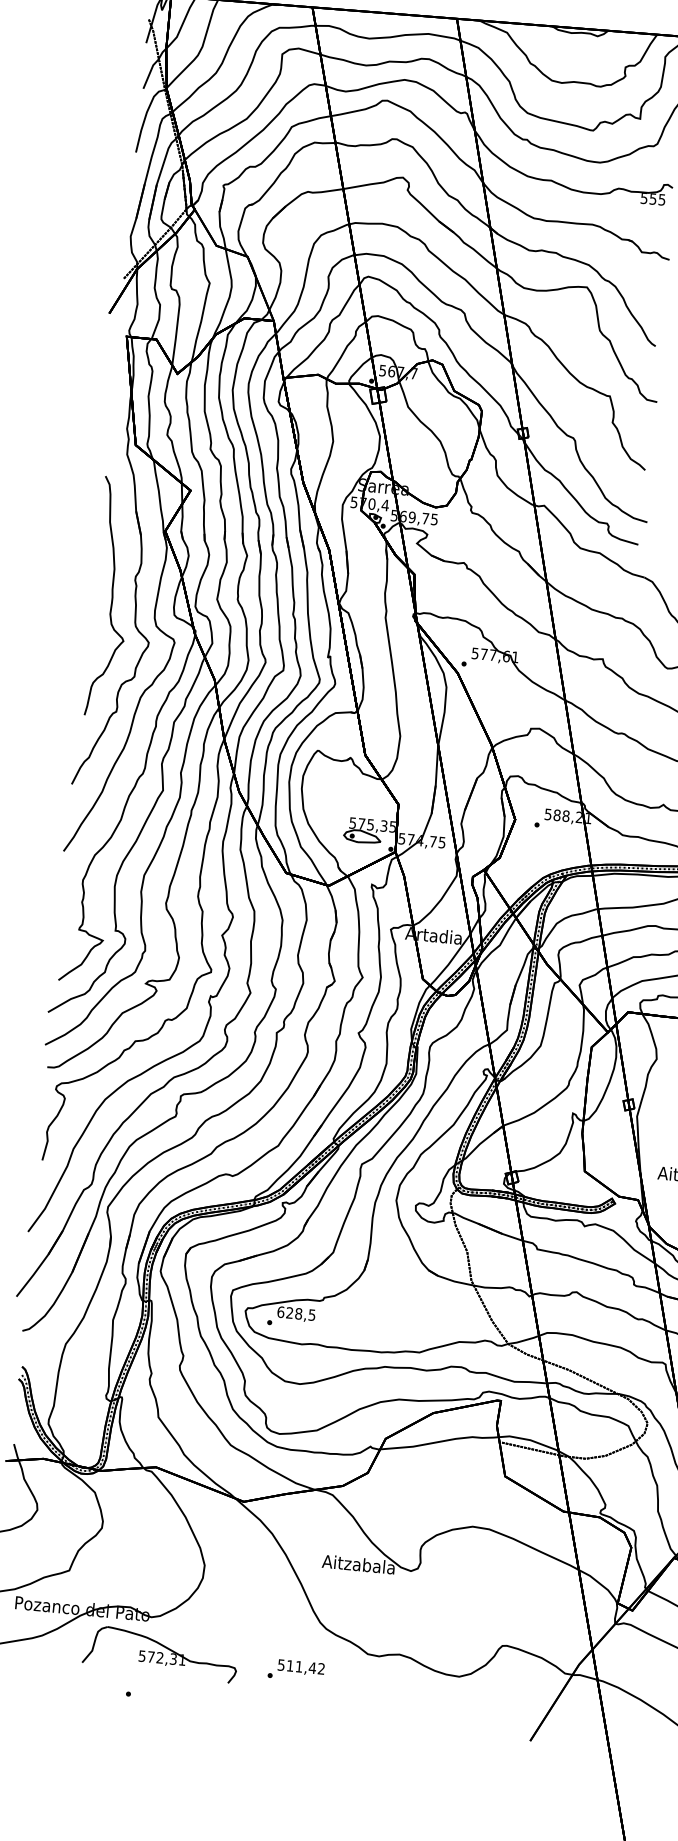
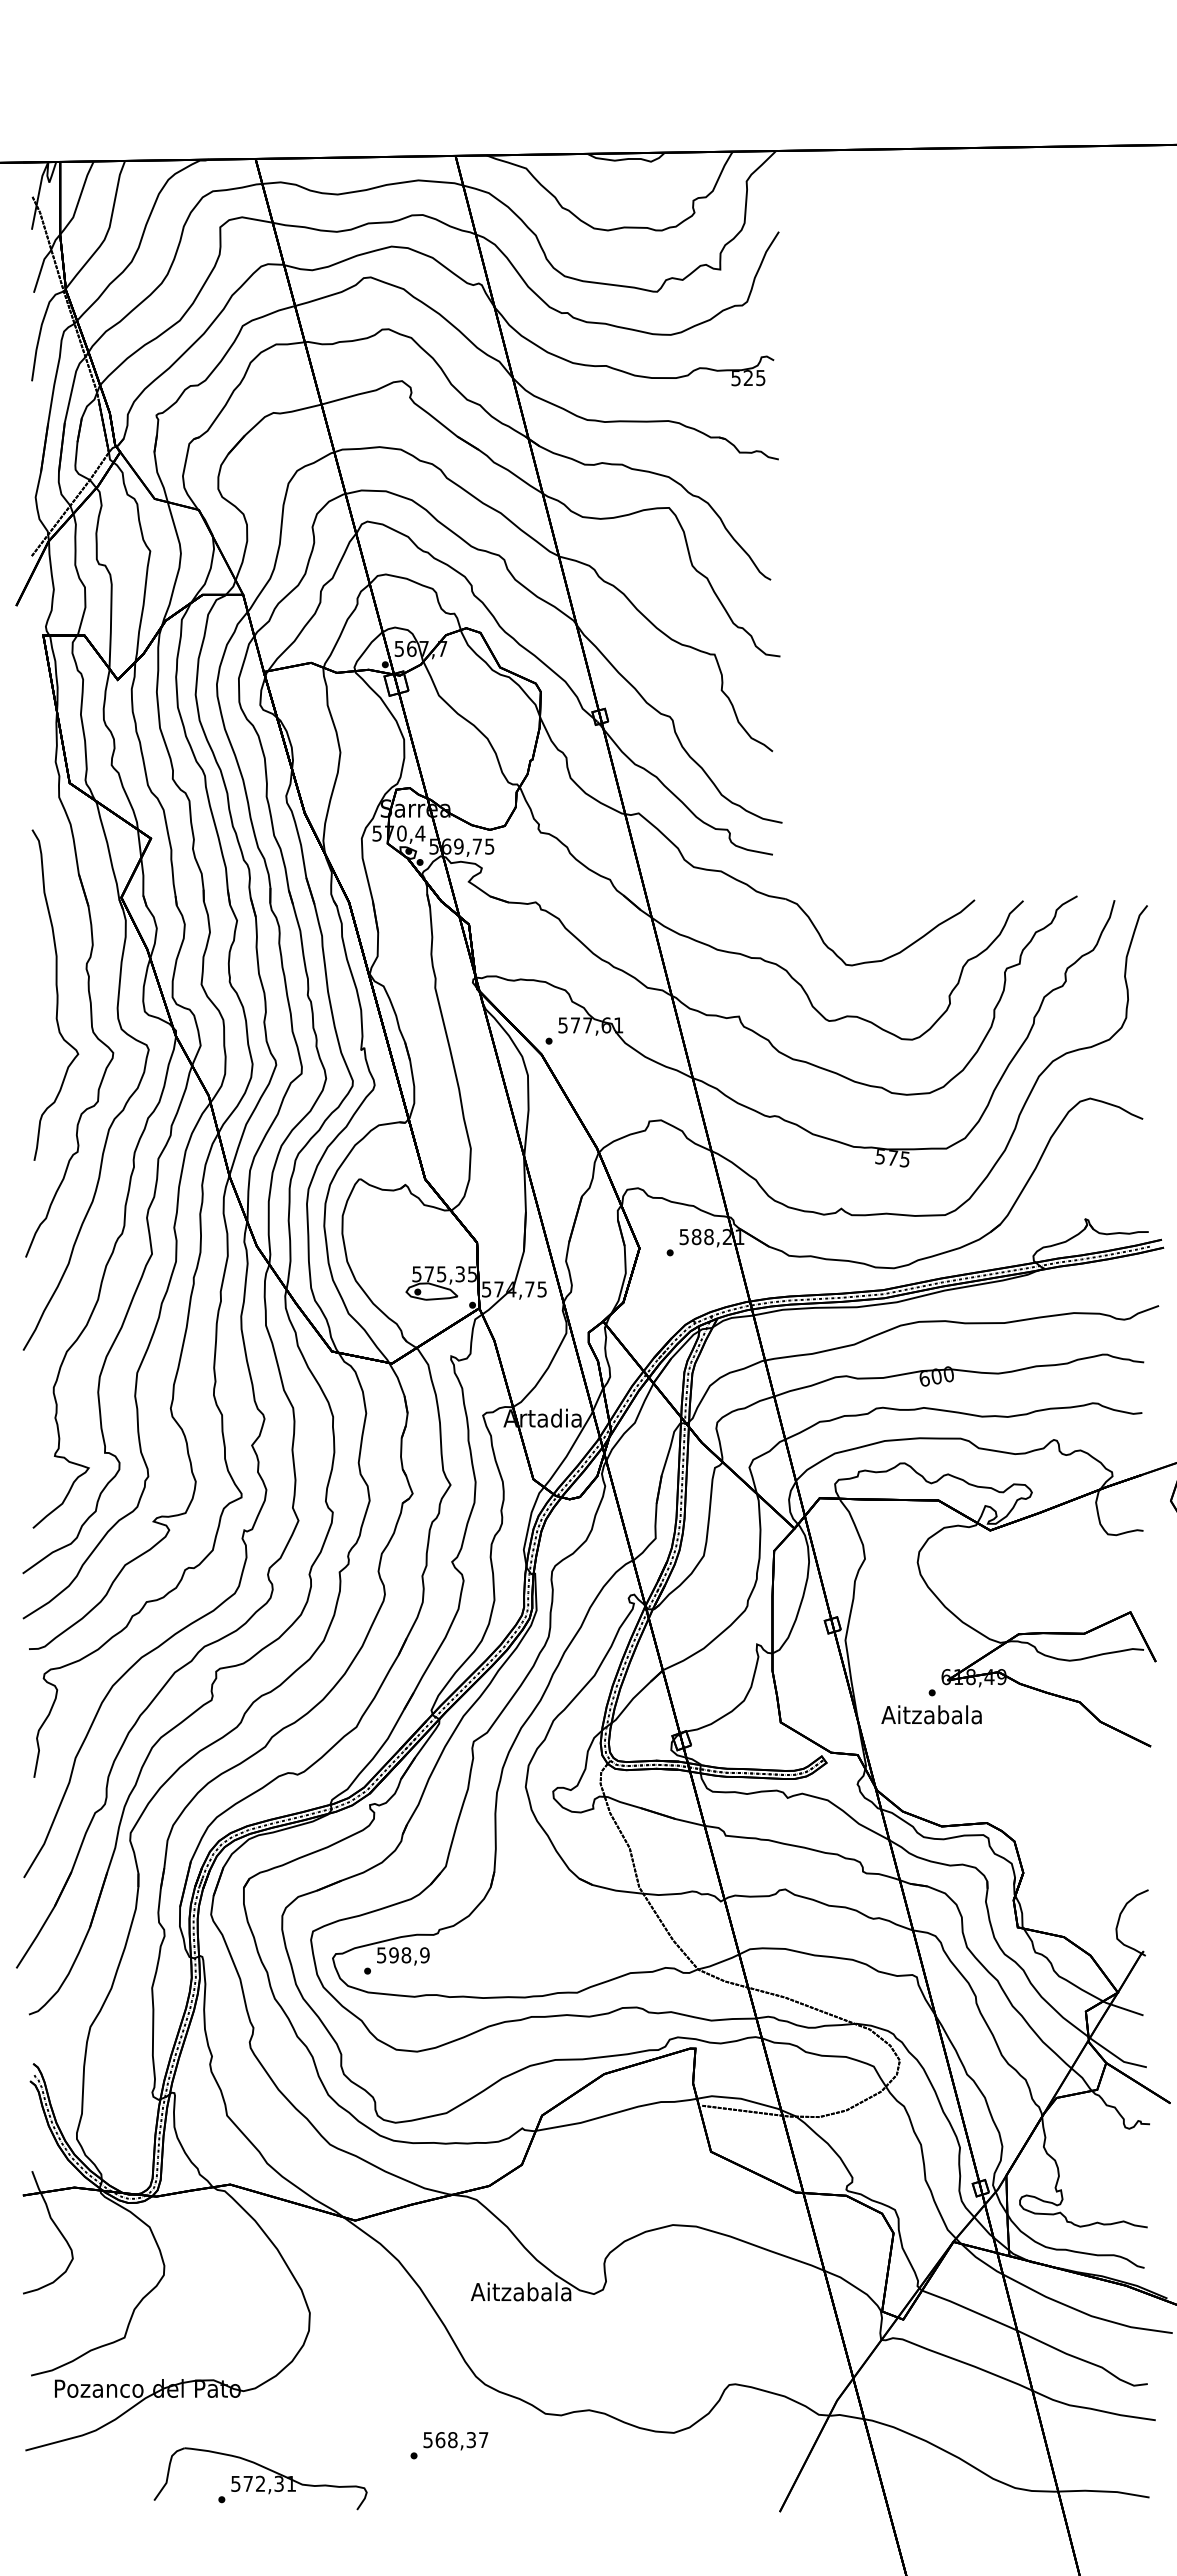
text: (652, 199) -> (747, 378), 555 -> 525
text: (296, 1313) -> (403, 1955), 628,5 -> 598,9
part: (160, 1654) -> (260, 2478), moved
text: (305, 1667) -> (461, 2440), 511,42 -> 568,37

